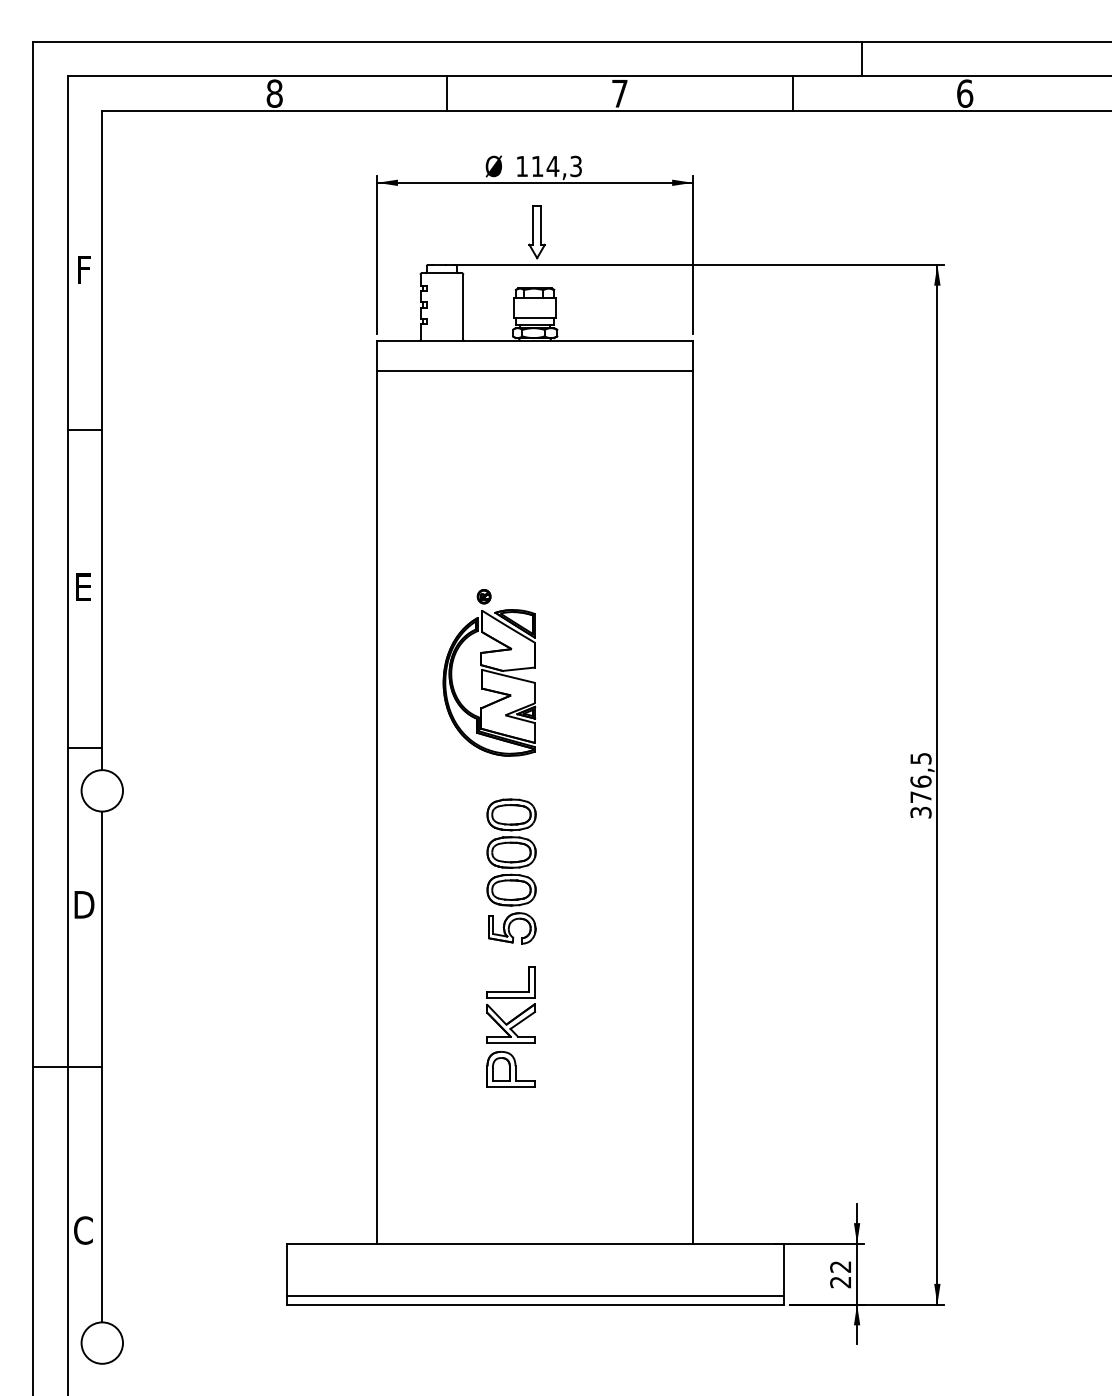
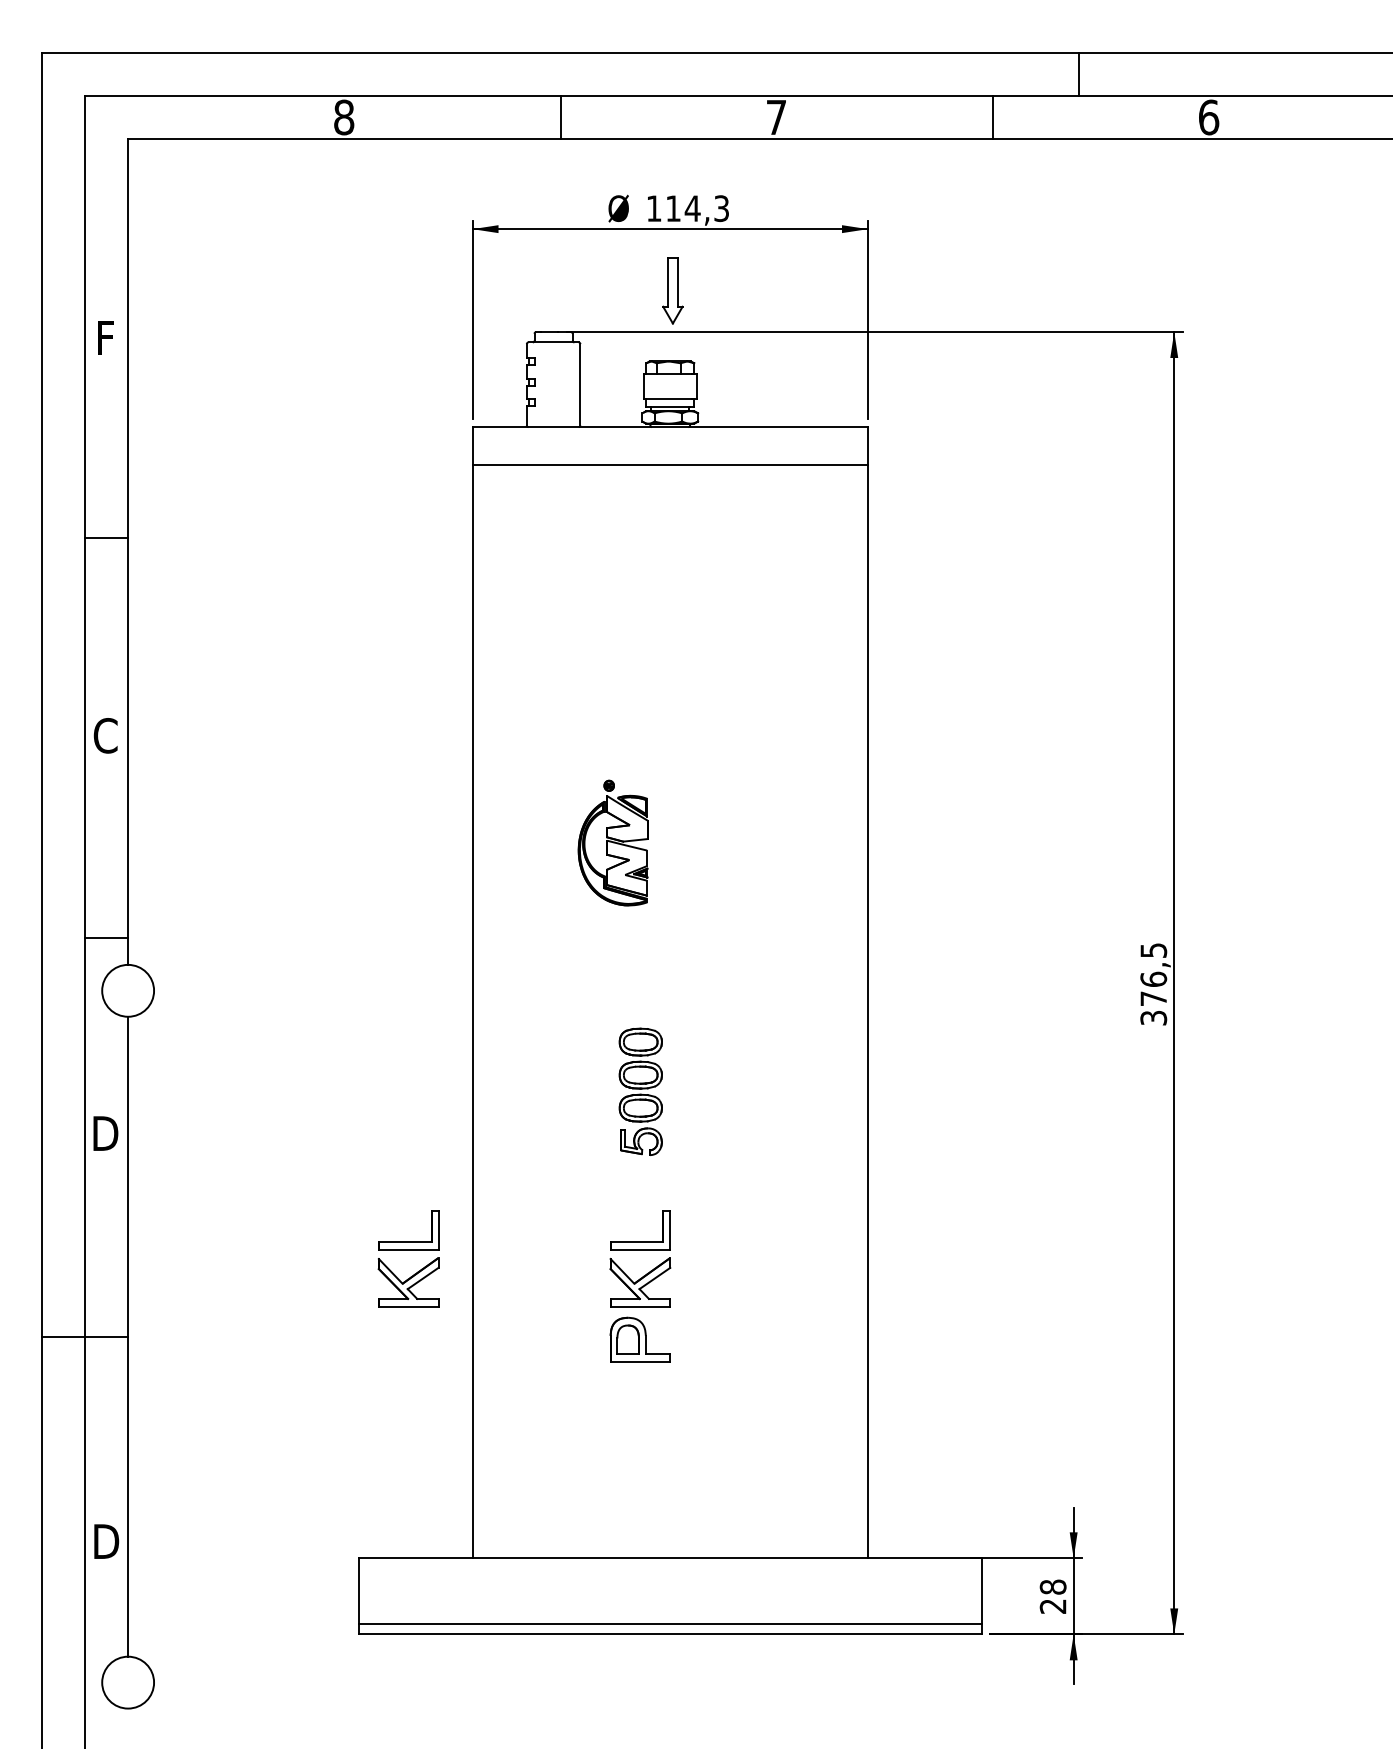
text: (84, 587) -> (105, 736), E -> C
part: (489, 672) -> (613, 842), size x0.6
part: (511, 871) -> (640, 1091), size x0.7
part: (326, 1004) -> (409, 1258), added
text: (84, 1230) -> (105, 1541), C -> D
text: (840, 1266) -> (1052, 1586), 22 -> 28

